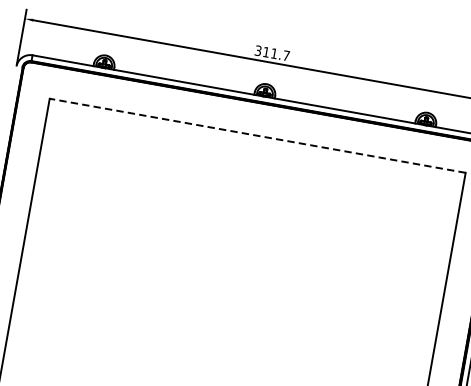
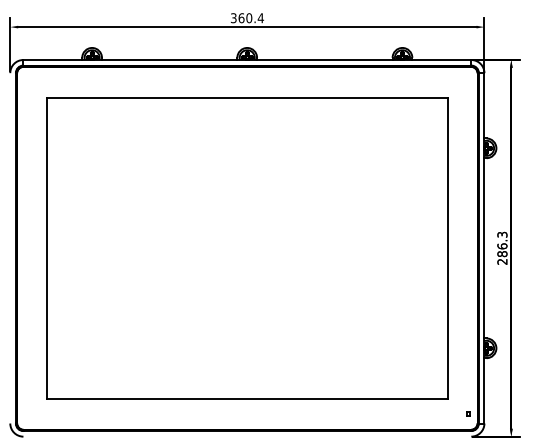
text: (276, 54) -> (251, 18), 311.7 -> 360.4
line: (257, 135) -> (247, 97), dashed -> solid

